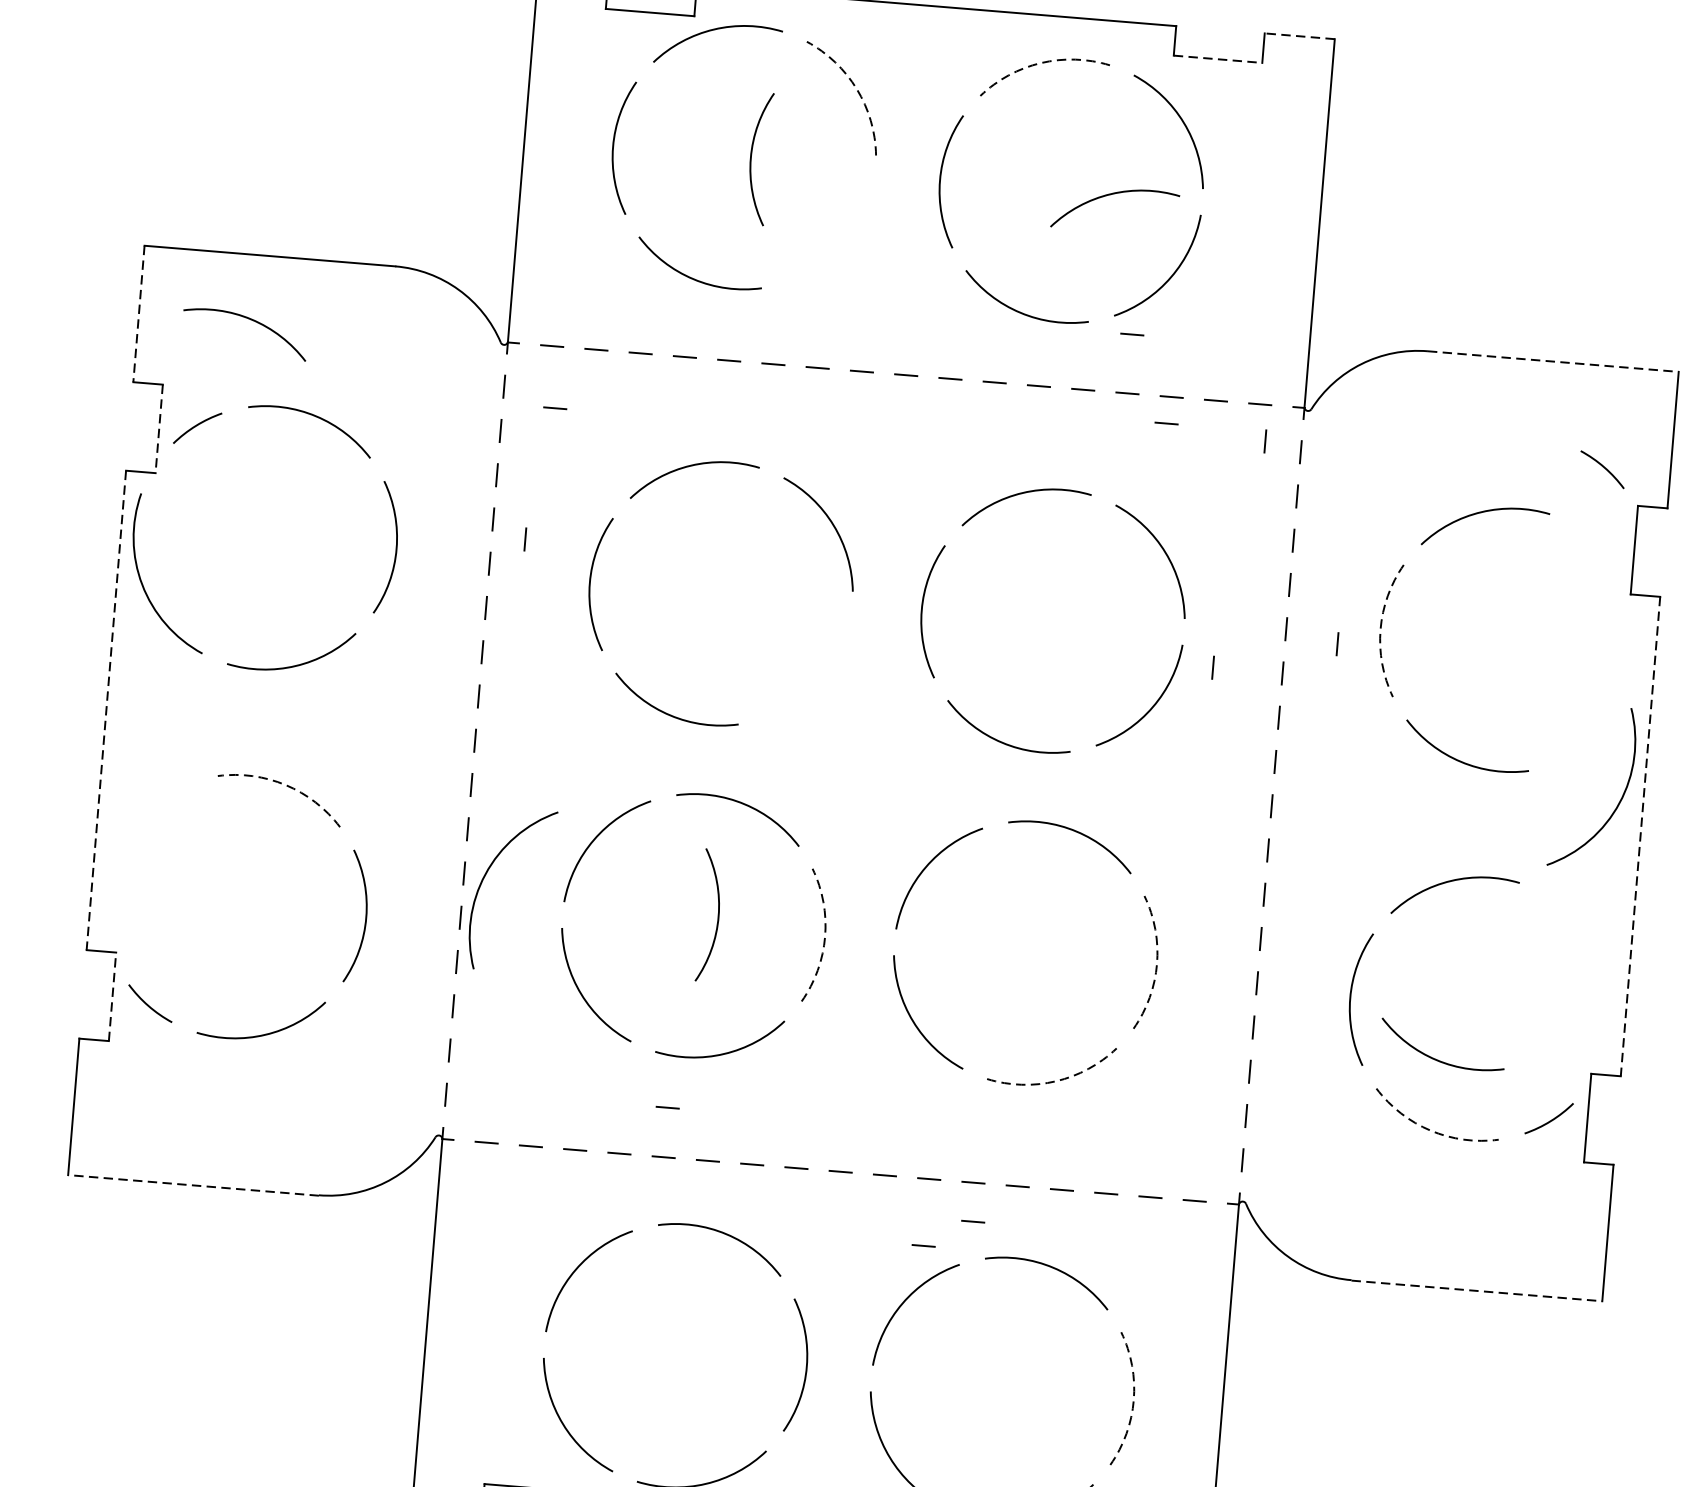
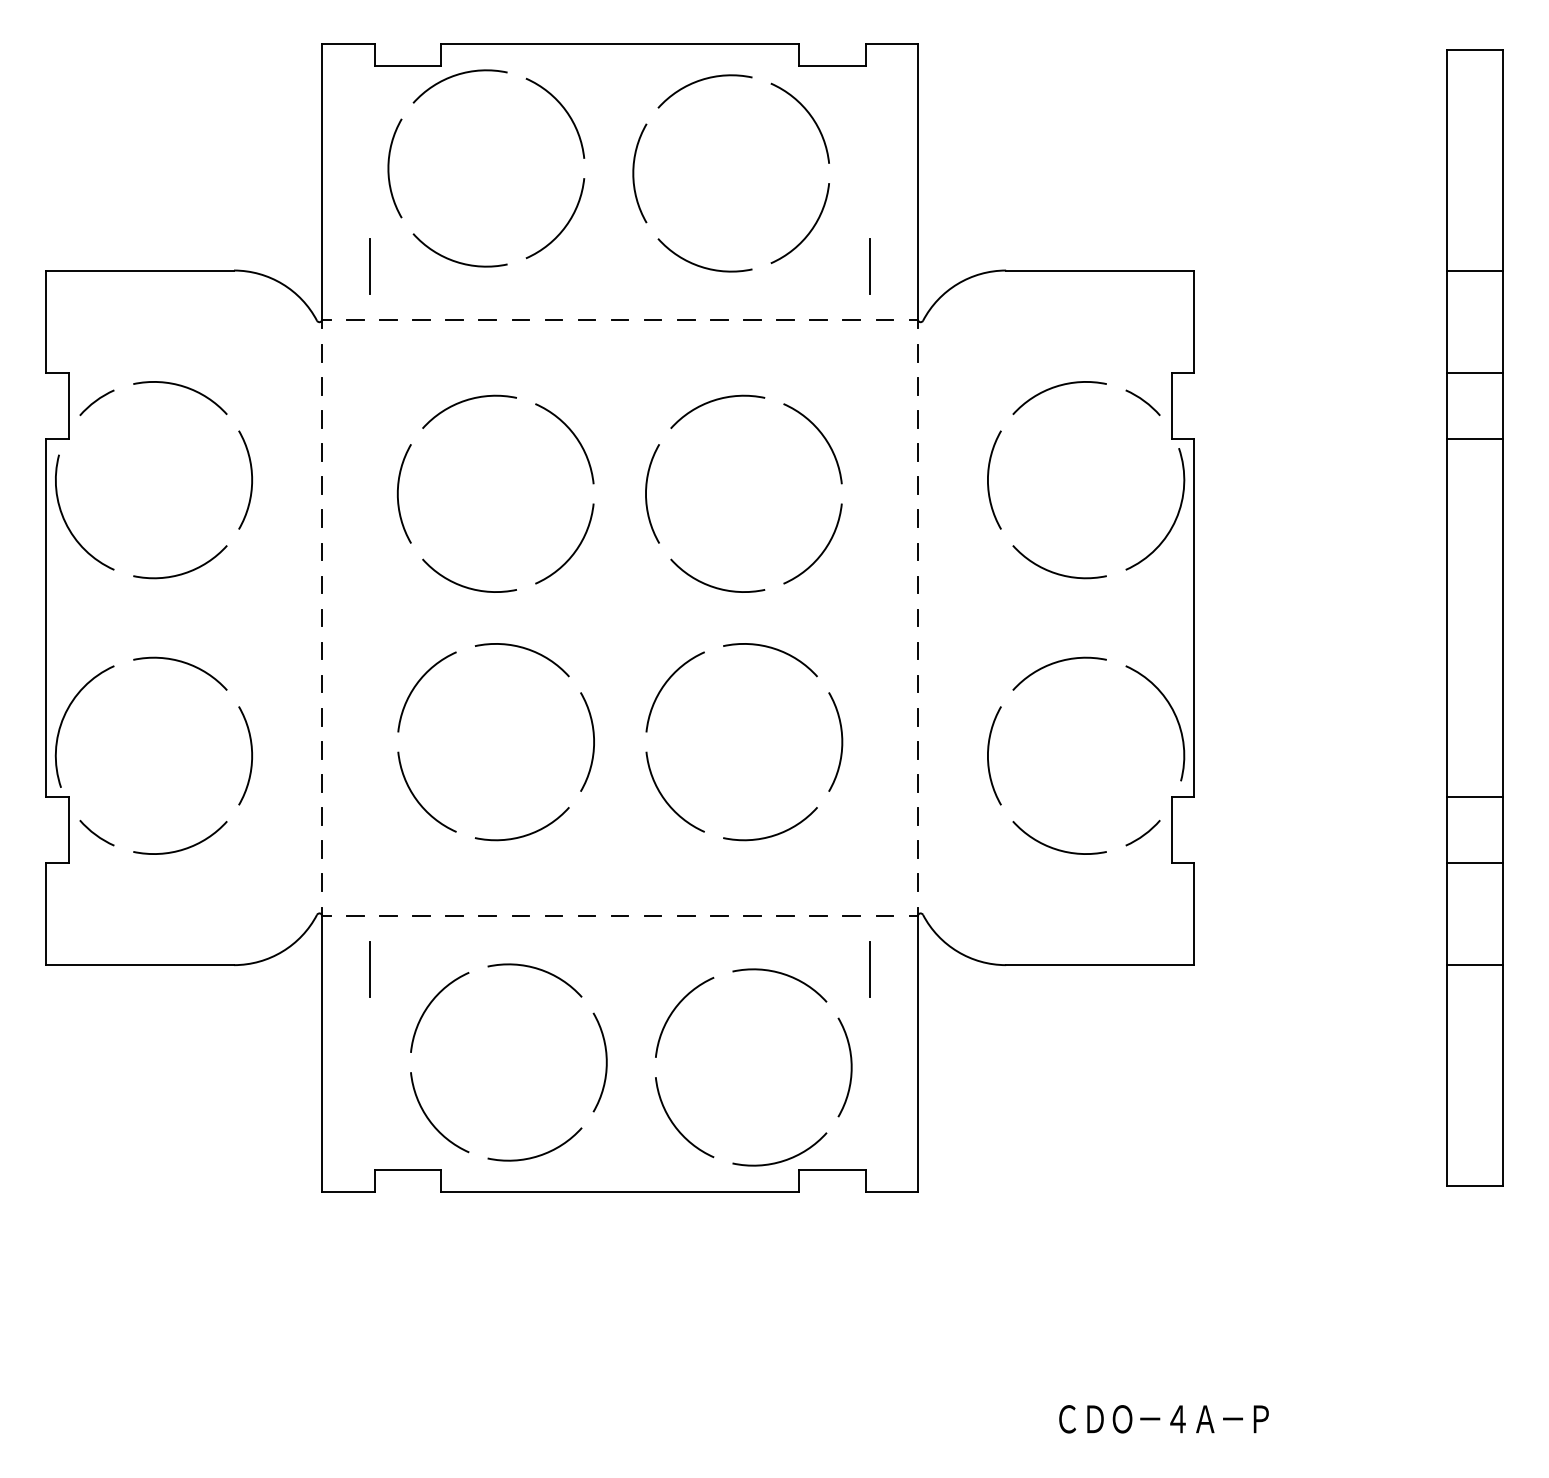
line: (1299, 36) -> (891, 44), dashed -> solid
line: (1218, 59) -> (832, 66), dashed -> solid
arc: (1041, 63) -> (701, 80), dashed -> solid
arc: (857, 88) -> (566, 110), dashed -> solid
arc: (752, 158) -> (492, 168), removed
arc: (1110, 195) -> (760, 174), removed
arc: (842, 243) -> (564, 226), added
line: (578, 274) -> (370, 265), added
line: (138, 315) -> (46, 322), dashed -> solid
arc: (248, 320) -> (128, 319), removed
line: (1245, 329) -> (869, 265), added
line: (1132, 333) -> (785, 275), removed
line: (1552, 361) -> (1099, 270), dashed -> solid
line: (555, 407) -> (361, 365), removed
line: (1166, 422) -> (816, 339), removed
line: (159, 430) -> (68, 406), dashed -> solid
line: (1264, 441) -> (890, 347), removed
arc: (1603, 467) -> (1143, 401), moved
line: (524, 539) -> (346, 465), removed
arc: (1379, 630) -> (987, 480), dashed -> solid
line: (1337, 643) -> (956, 493), removed
line: (1212, 667) -> (865, 518), removed
arc: (821, 676) -> (575, 549), added
line: (106, 711) -> (46, 618), dashed -> solid
arc: (286, 785) -> (184, 662), dashed -> solid
arc: (1619, 800) -> (1175, 517), moved
line: (1640, 837) -> (1193, 618), dashed -> solid
arc: (487, 874) -> (65, 716), moved
arc: (716, 916) -> (512, 733), removed
arc: (825, 937) -> (594, 742), dashed -> solid
arc: (1603, 962) -> (1173, 713), added
arc: (1157, 964) -> (842, 742), dashed -> solid
line: (112, 995) -> (68, 829), dashed -> solid
arc: (1437, 1058) -> (1056, 795), removed
arc: (1056, 1081) -> (774, 835), dashed -> solid
line: (667, 1107) -> (487, 878), removed
arc: (1430, 1130) -> (1055, 849), dashed -> solid
line: (193, 1185) -> (140, 965), dashed -> solid
line: (501, 1216) -> (370, 969), added
line: (973, 1221) -> (721, 944), removed
line: (924, 1245) -> (686, 965), removed
line: (1168, 1270) -> (869, 969), added
line: (1476, 1290) -> (1099, 965), dashed -> solid
arc: (1133, 1400) -> (851, 1067), dashed -> solid

